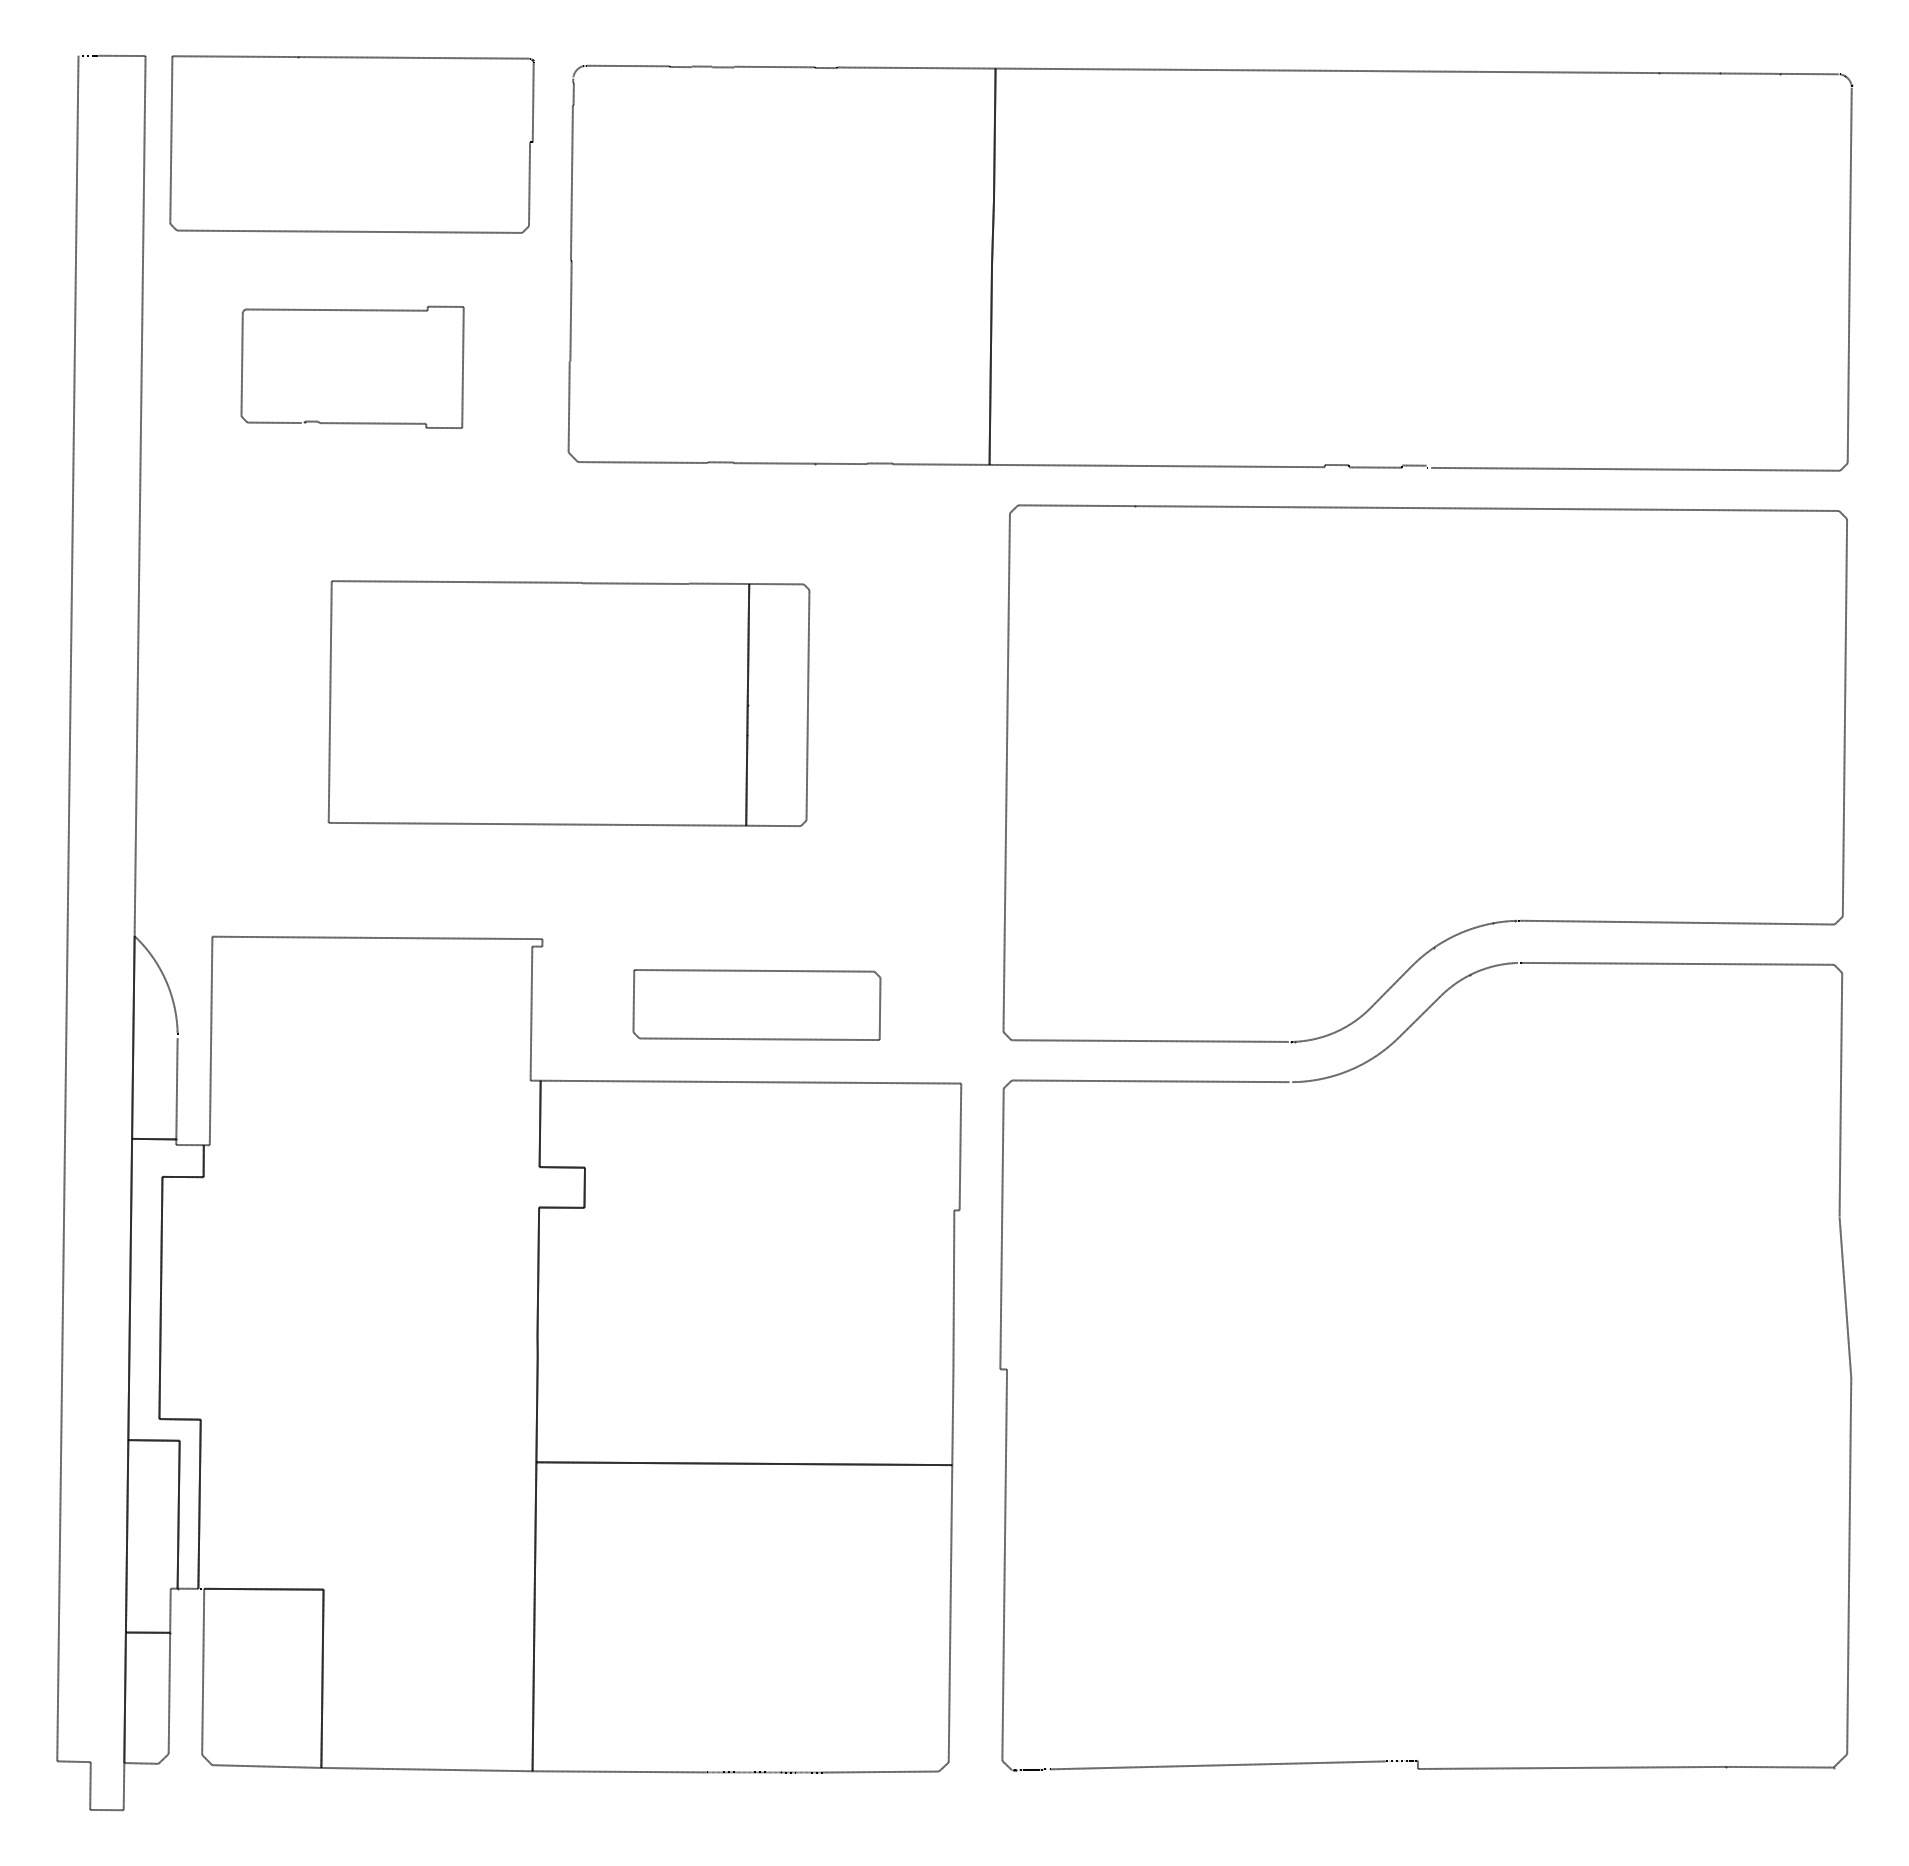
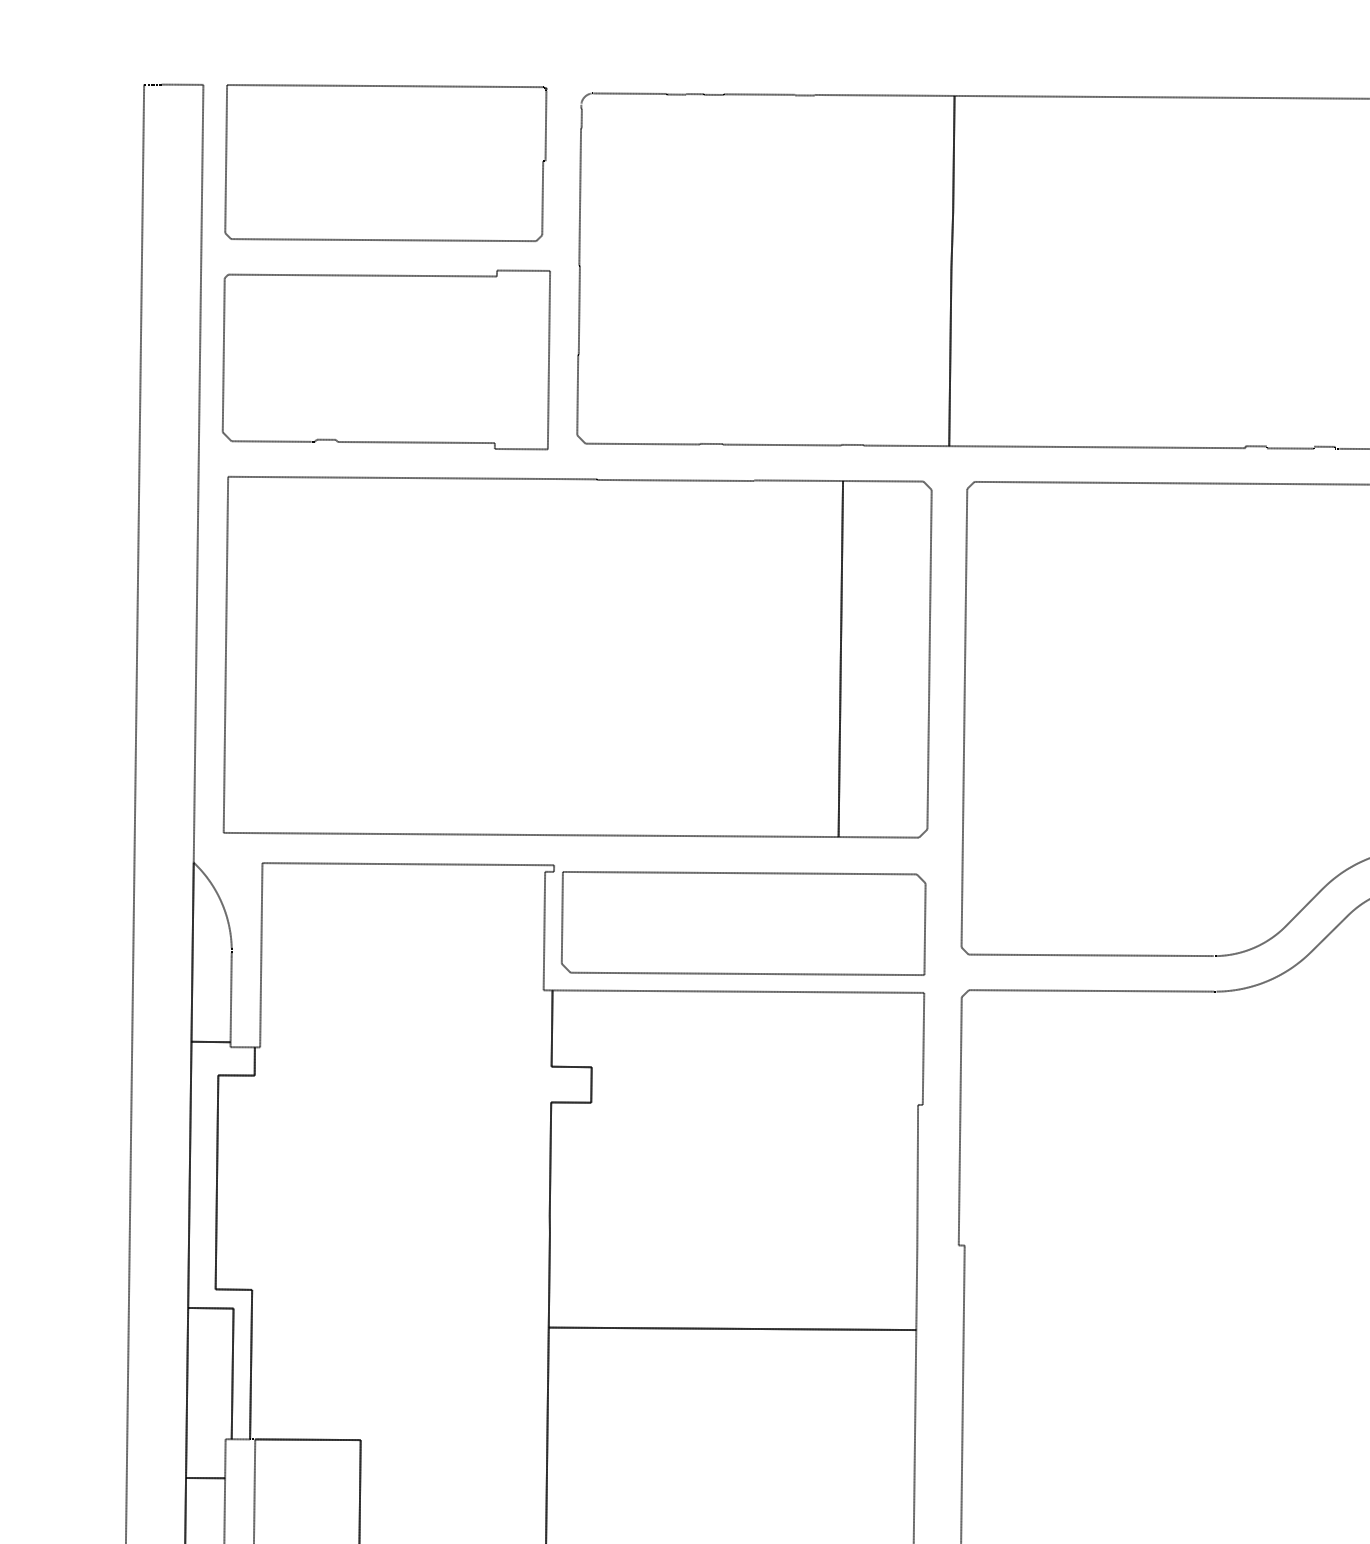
part: (352, 367) -> (386, 360), size x1.67
part: (568, 703) -> (577, 657), size x1.67
part: (756, 1004) -> (743, 923), size x1.67

